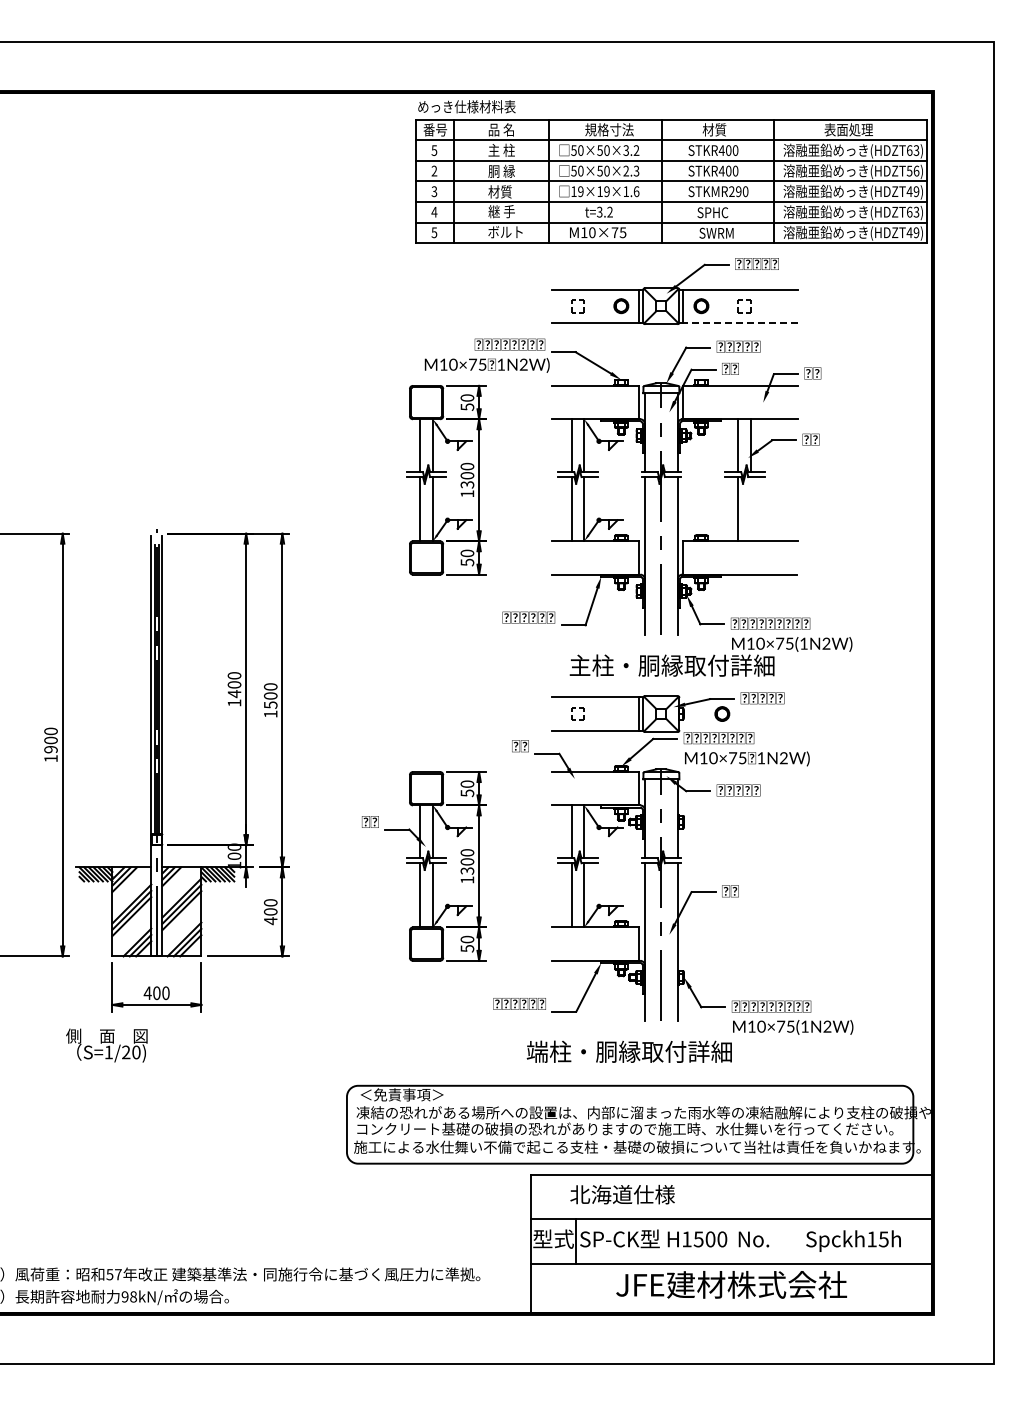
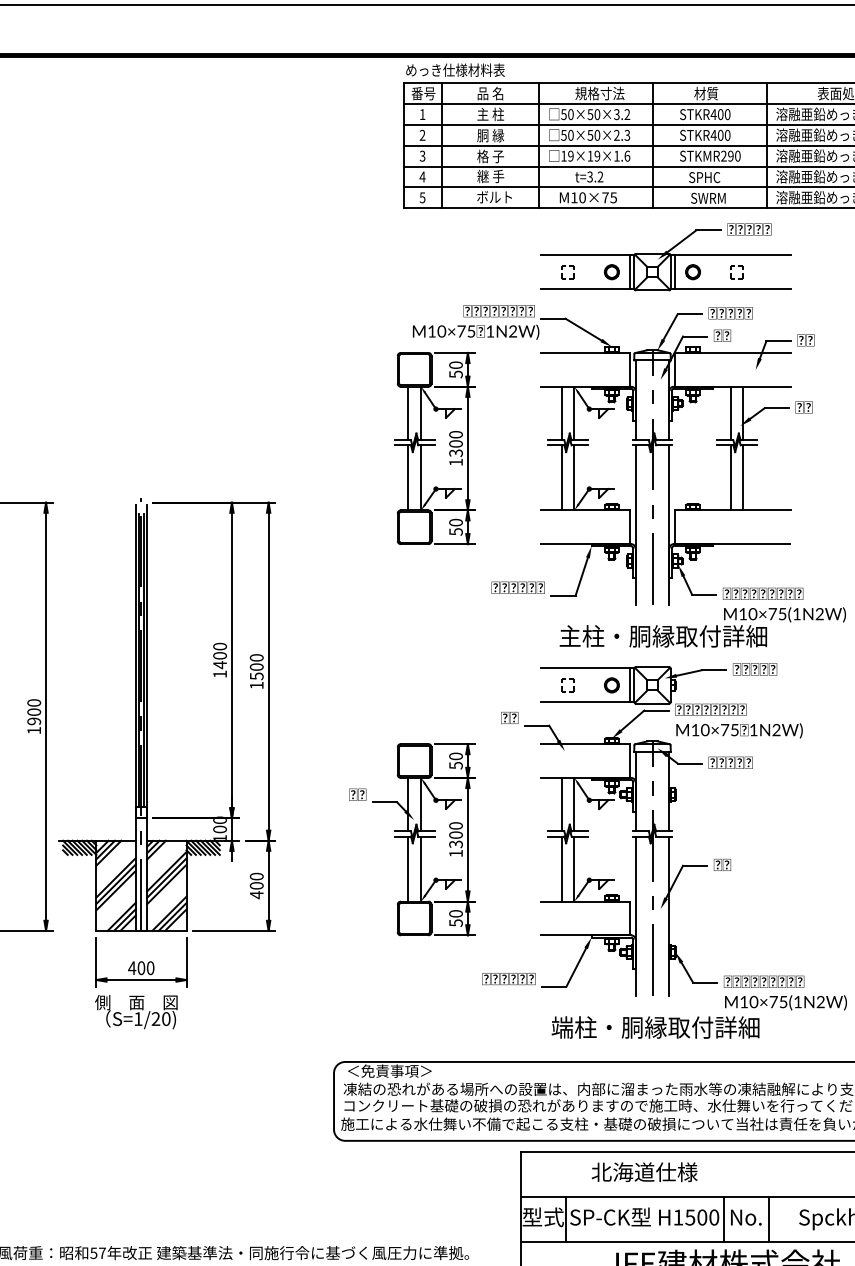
text: (434, 150) -> (422, 114), 5 -> 1
text: (501, 191) -> (490, 156), 材質 -> 格 子
line: (740, 322) -> (732, 288), dashed -> solid
line: (751, 509) -> (743, 478), added
circle: (722, 713) -> (612, 684), moved
text: (106, 1045) -> (135, 1012), moved
text: (628, 1051) -> (654, 1027), moved
text: (622, 1194) -> (644, 1172), moved
line: (731, 1241) -> (723, 1219), added
line: (775, 1241) -> (768, 1219), added

